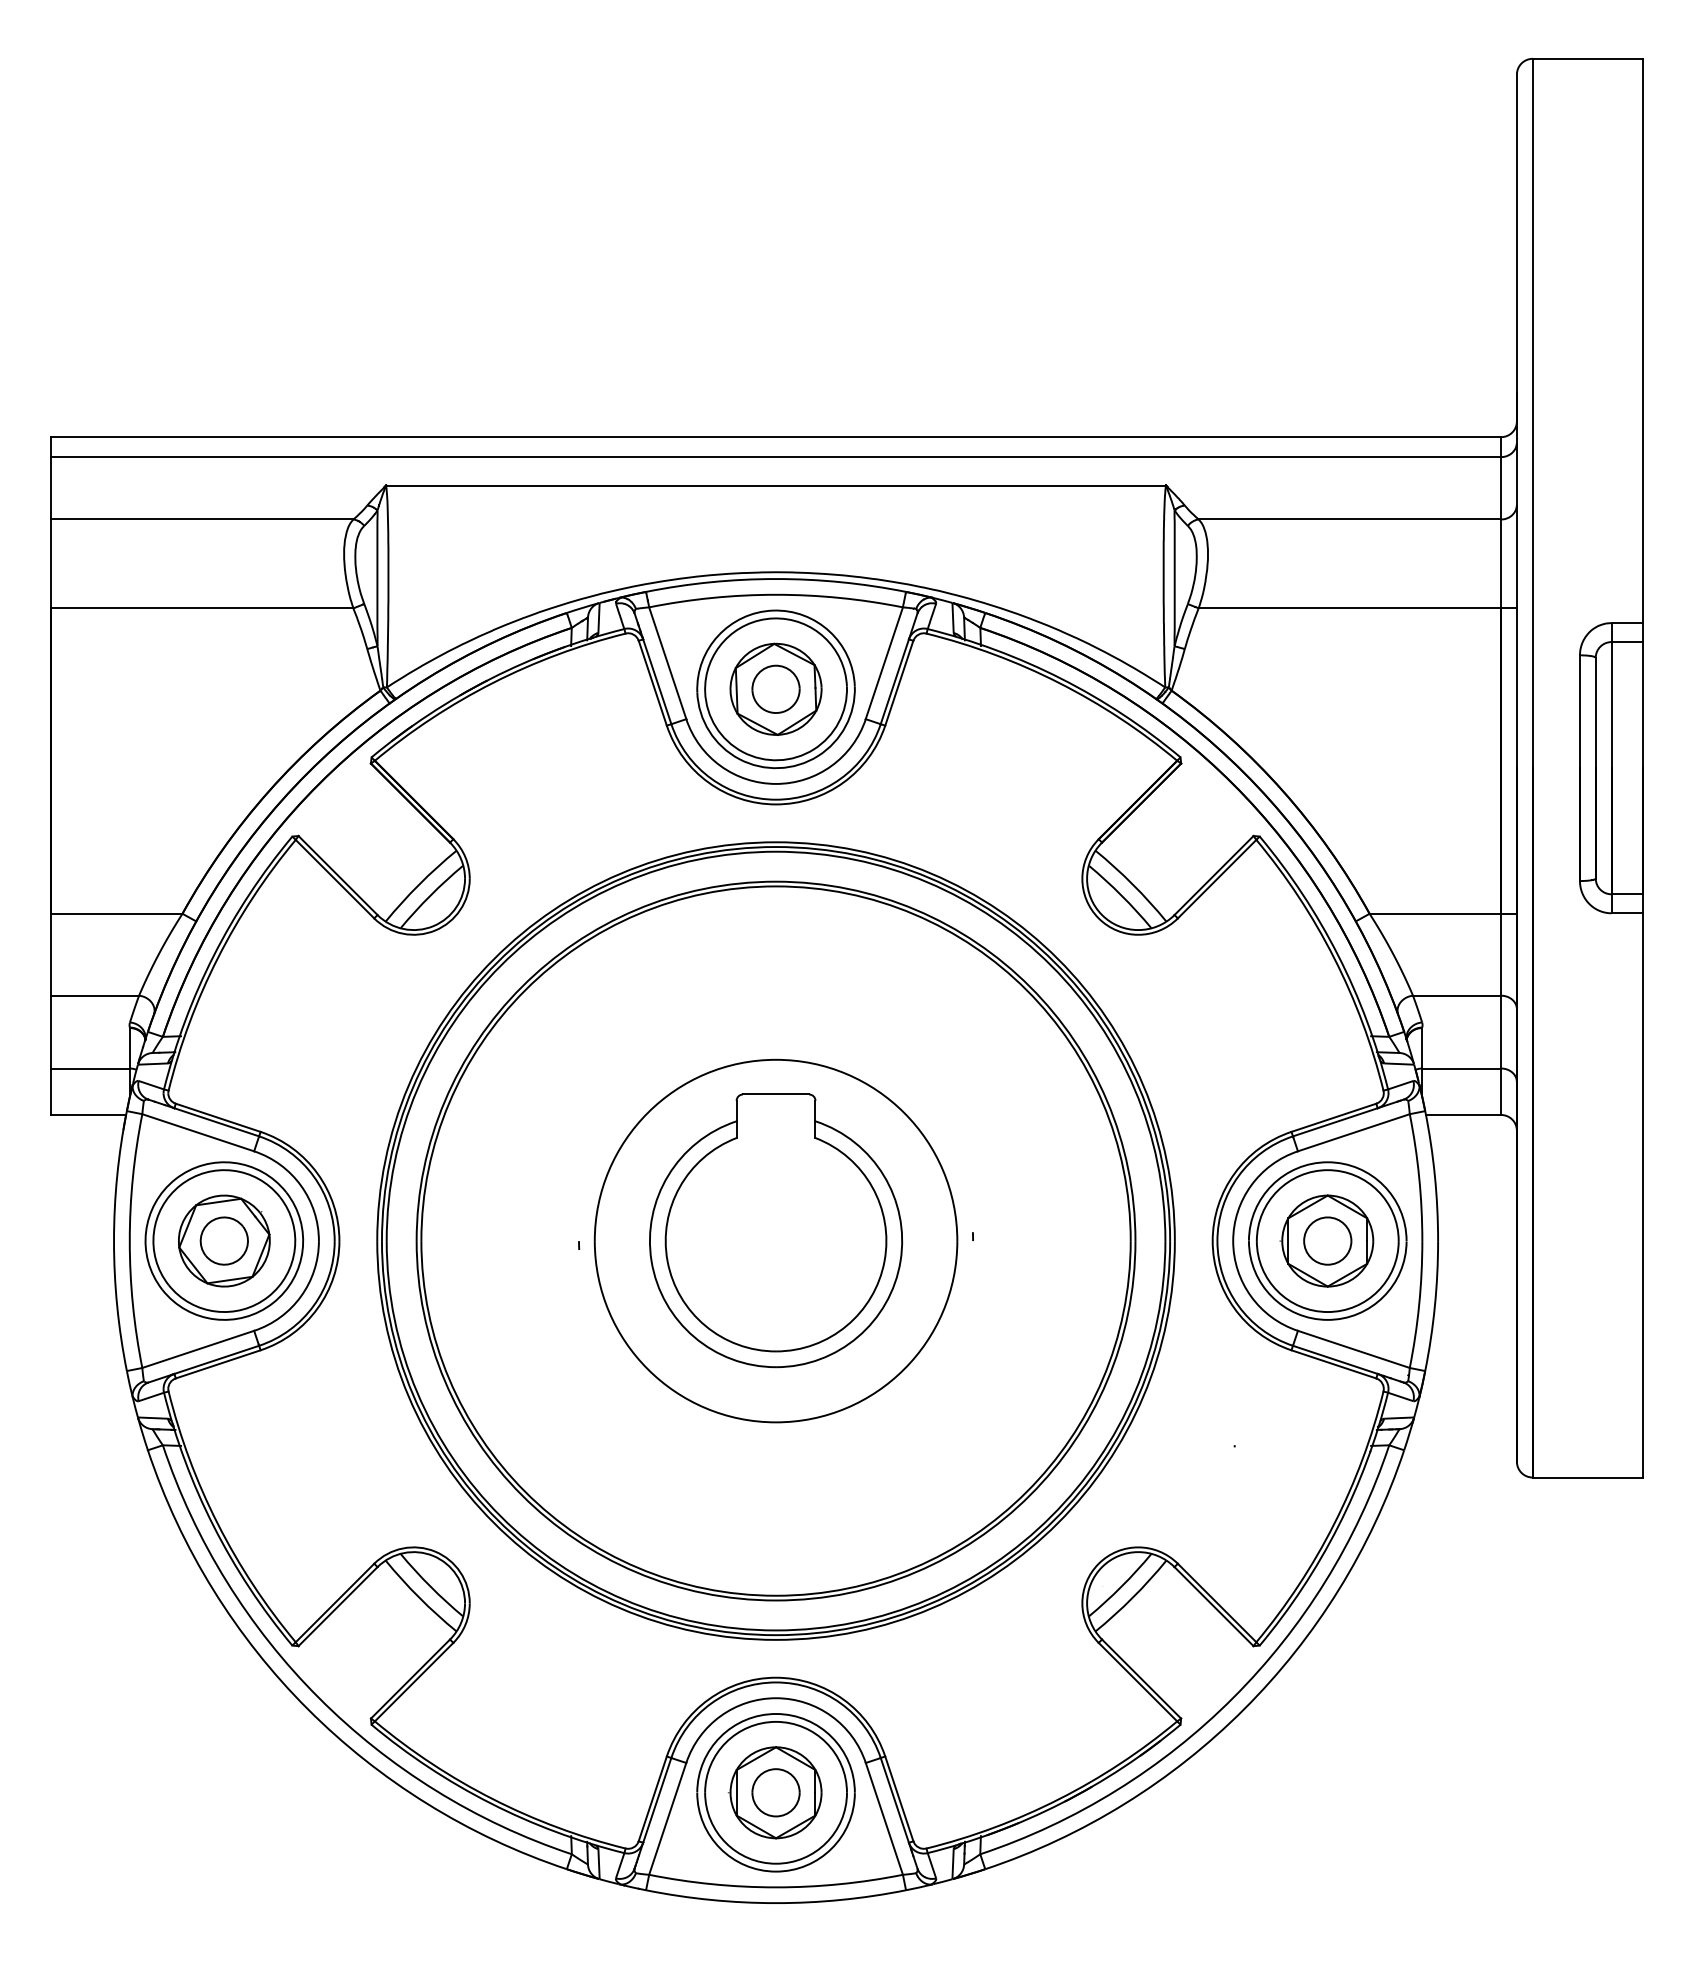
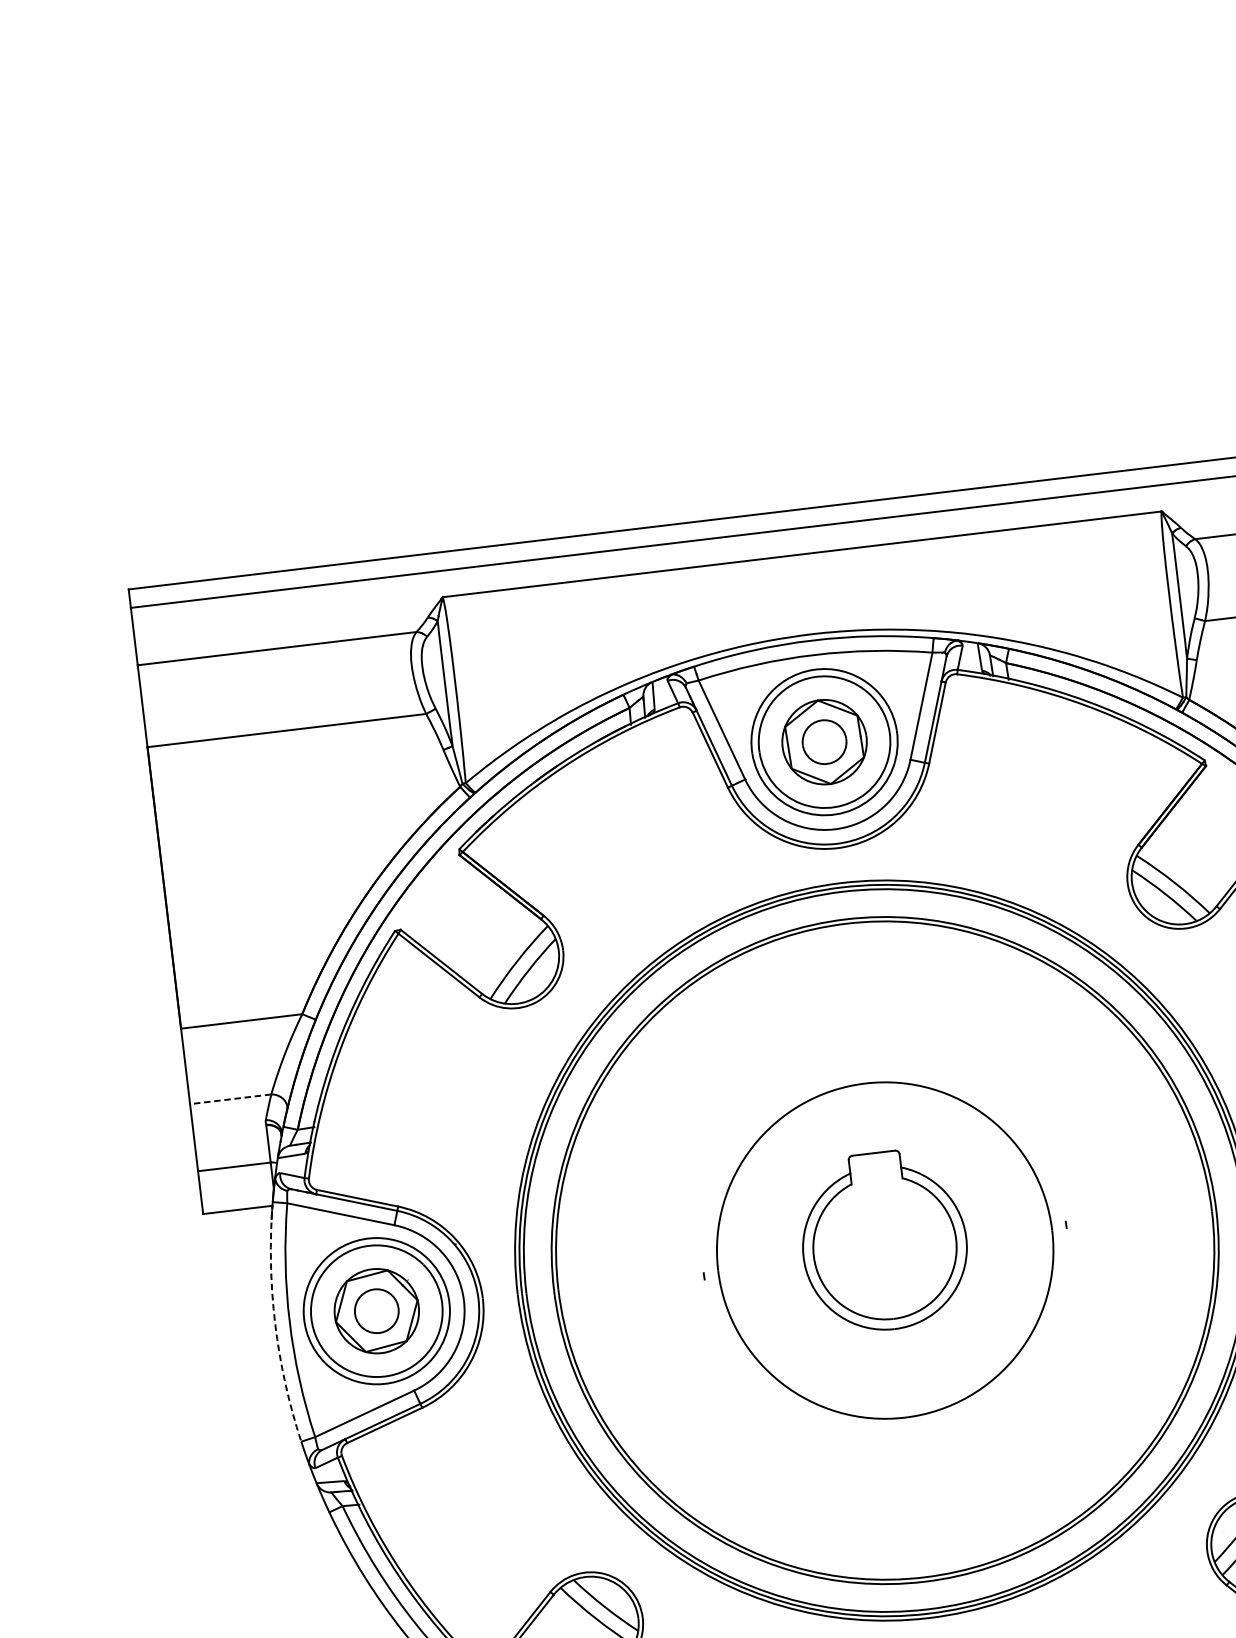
line: (94, 995) -> (230, 1099), solid -> dashed
part: (776, 1230) -> (884, 1240), size x0.7
arc: (114, 1241) -> (275, 1323), solid -> dashed

